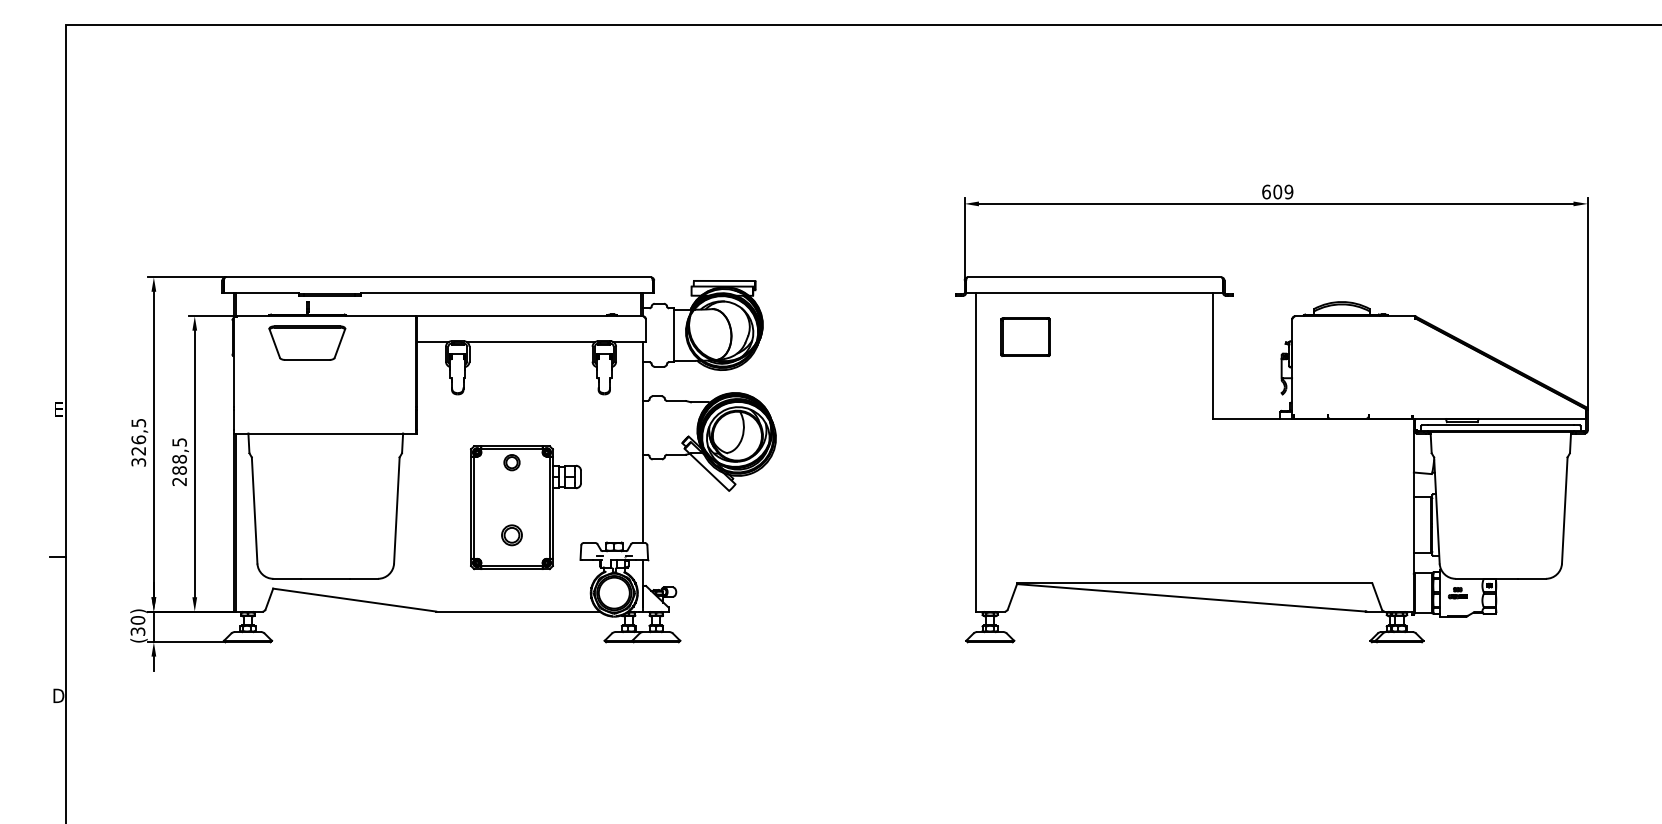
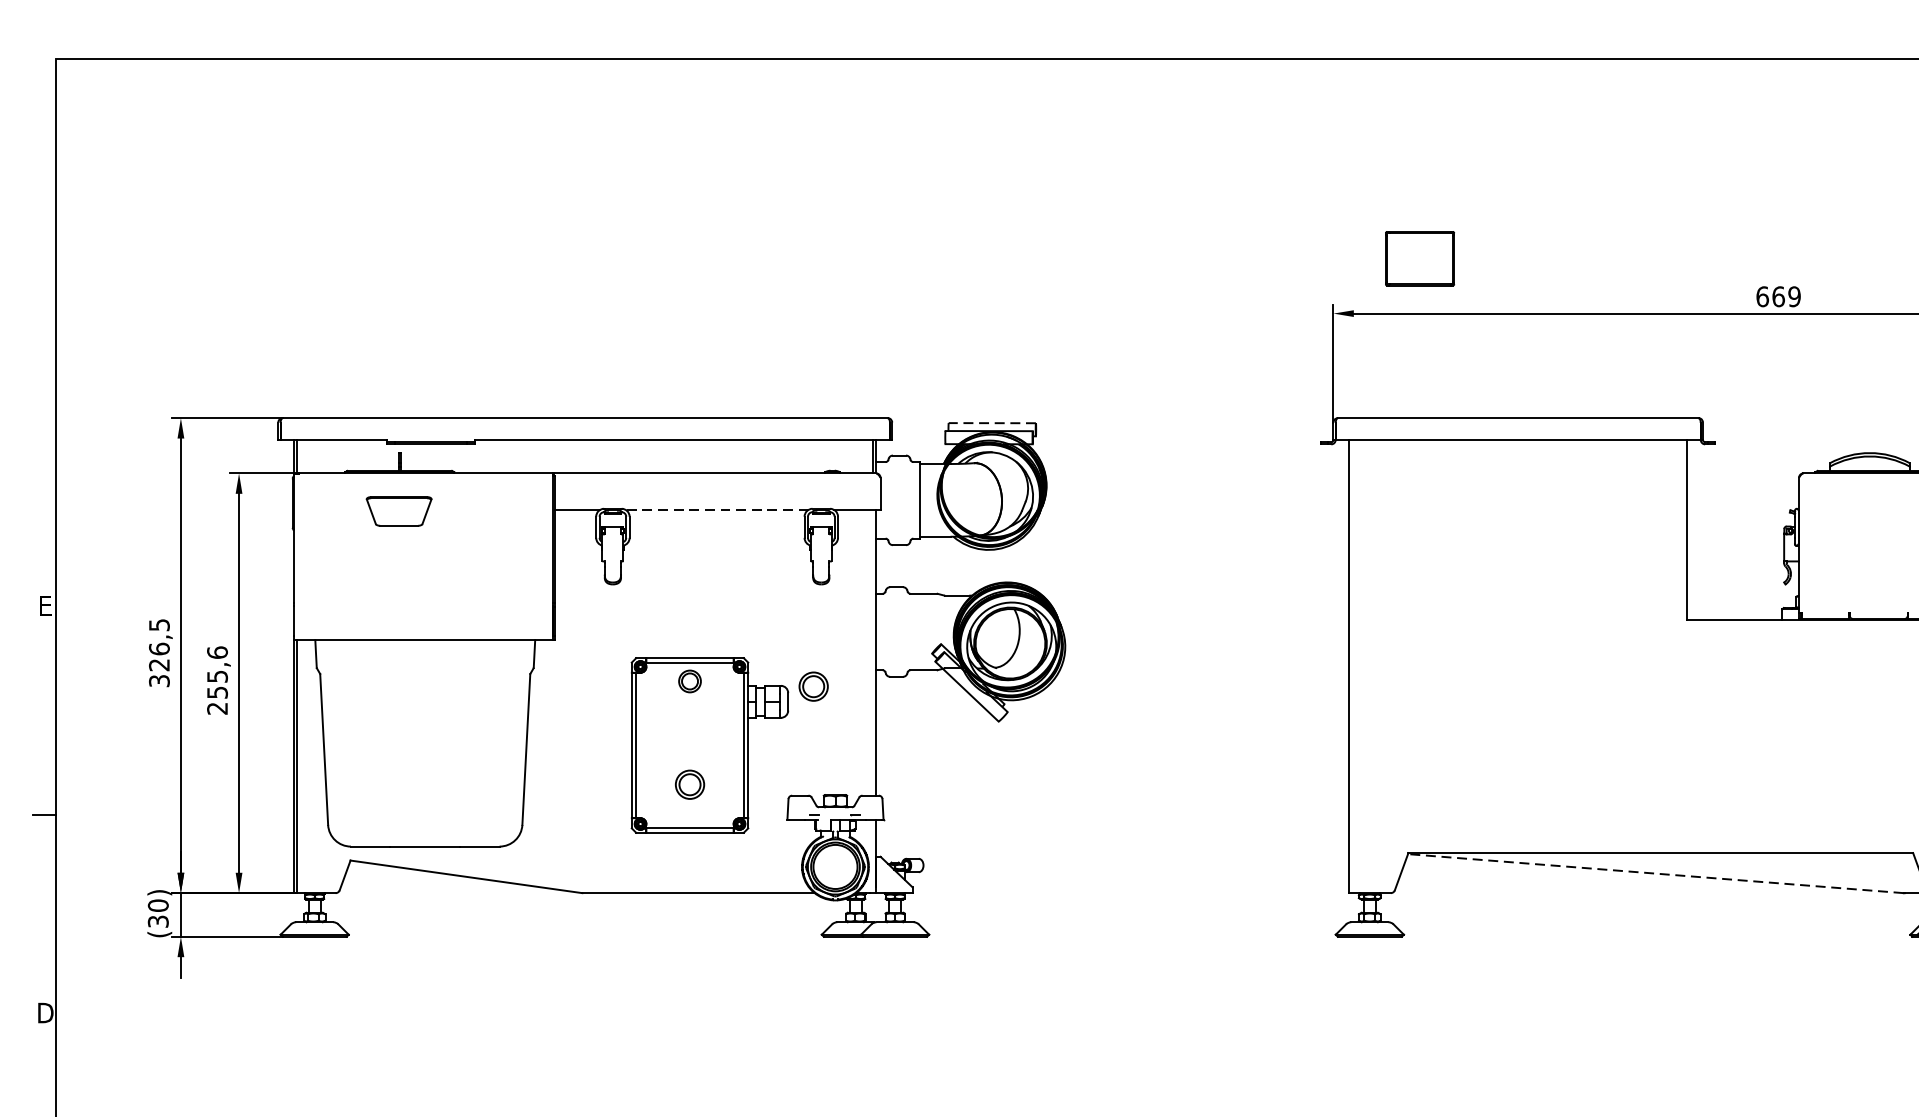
text: (1277, 191) -> (1778, 295), 609 -> 669
line: (724, 280) -> (992, 422), solid -> dashed
part: (1025, 336) -> (1420, 257), moved
line: (530, 341) -> (716, 509), solid -> dashed
part: (307, 342) -> (399, 510), size x0.6
text: (179, 456) -> (217, 672), 288,5 -> 255,6
part: (598, 466) -> (812, 686), added
line: (1191, 597) -> (1655, 873), solid -> dashed

